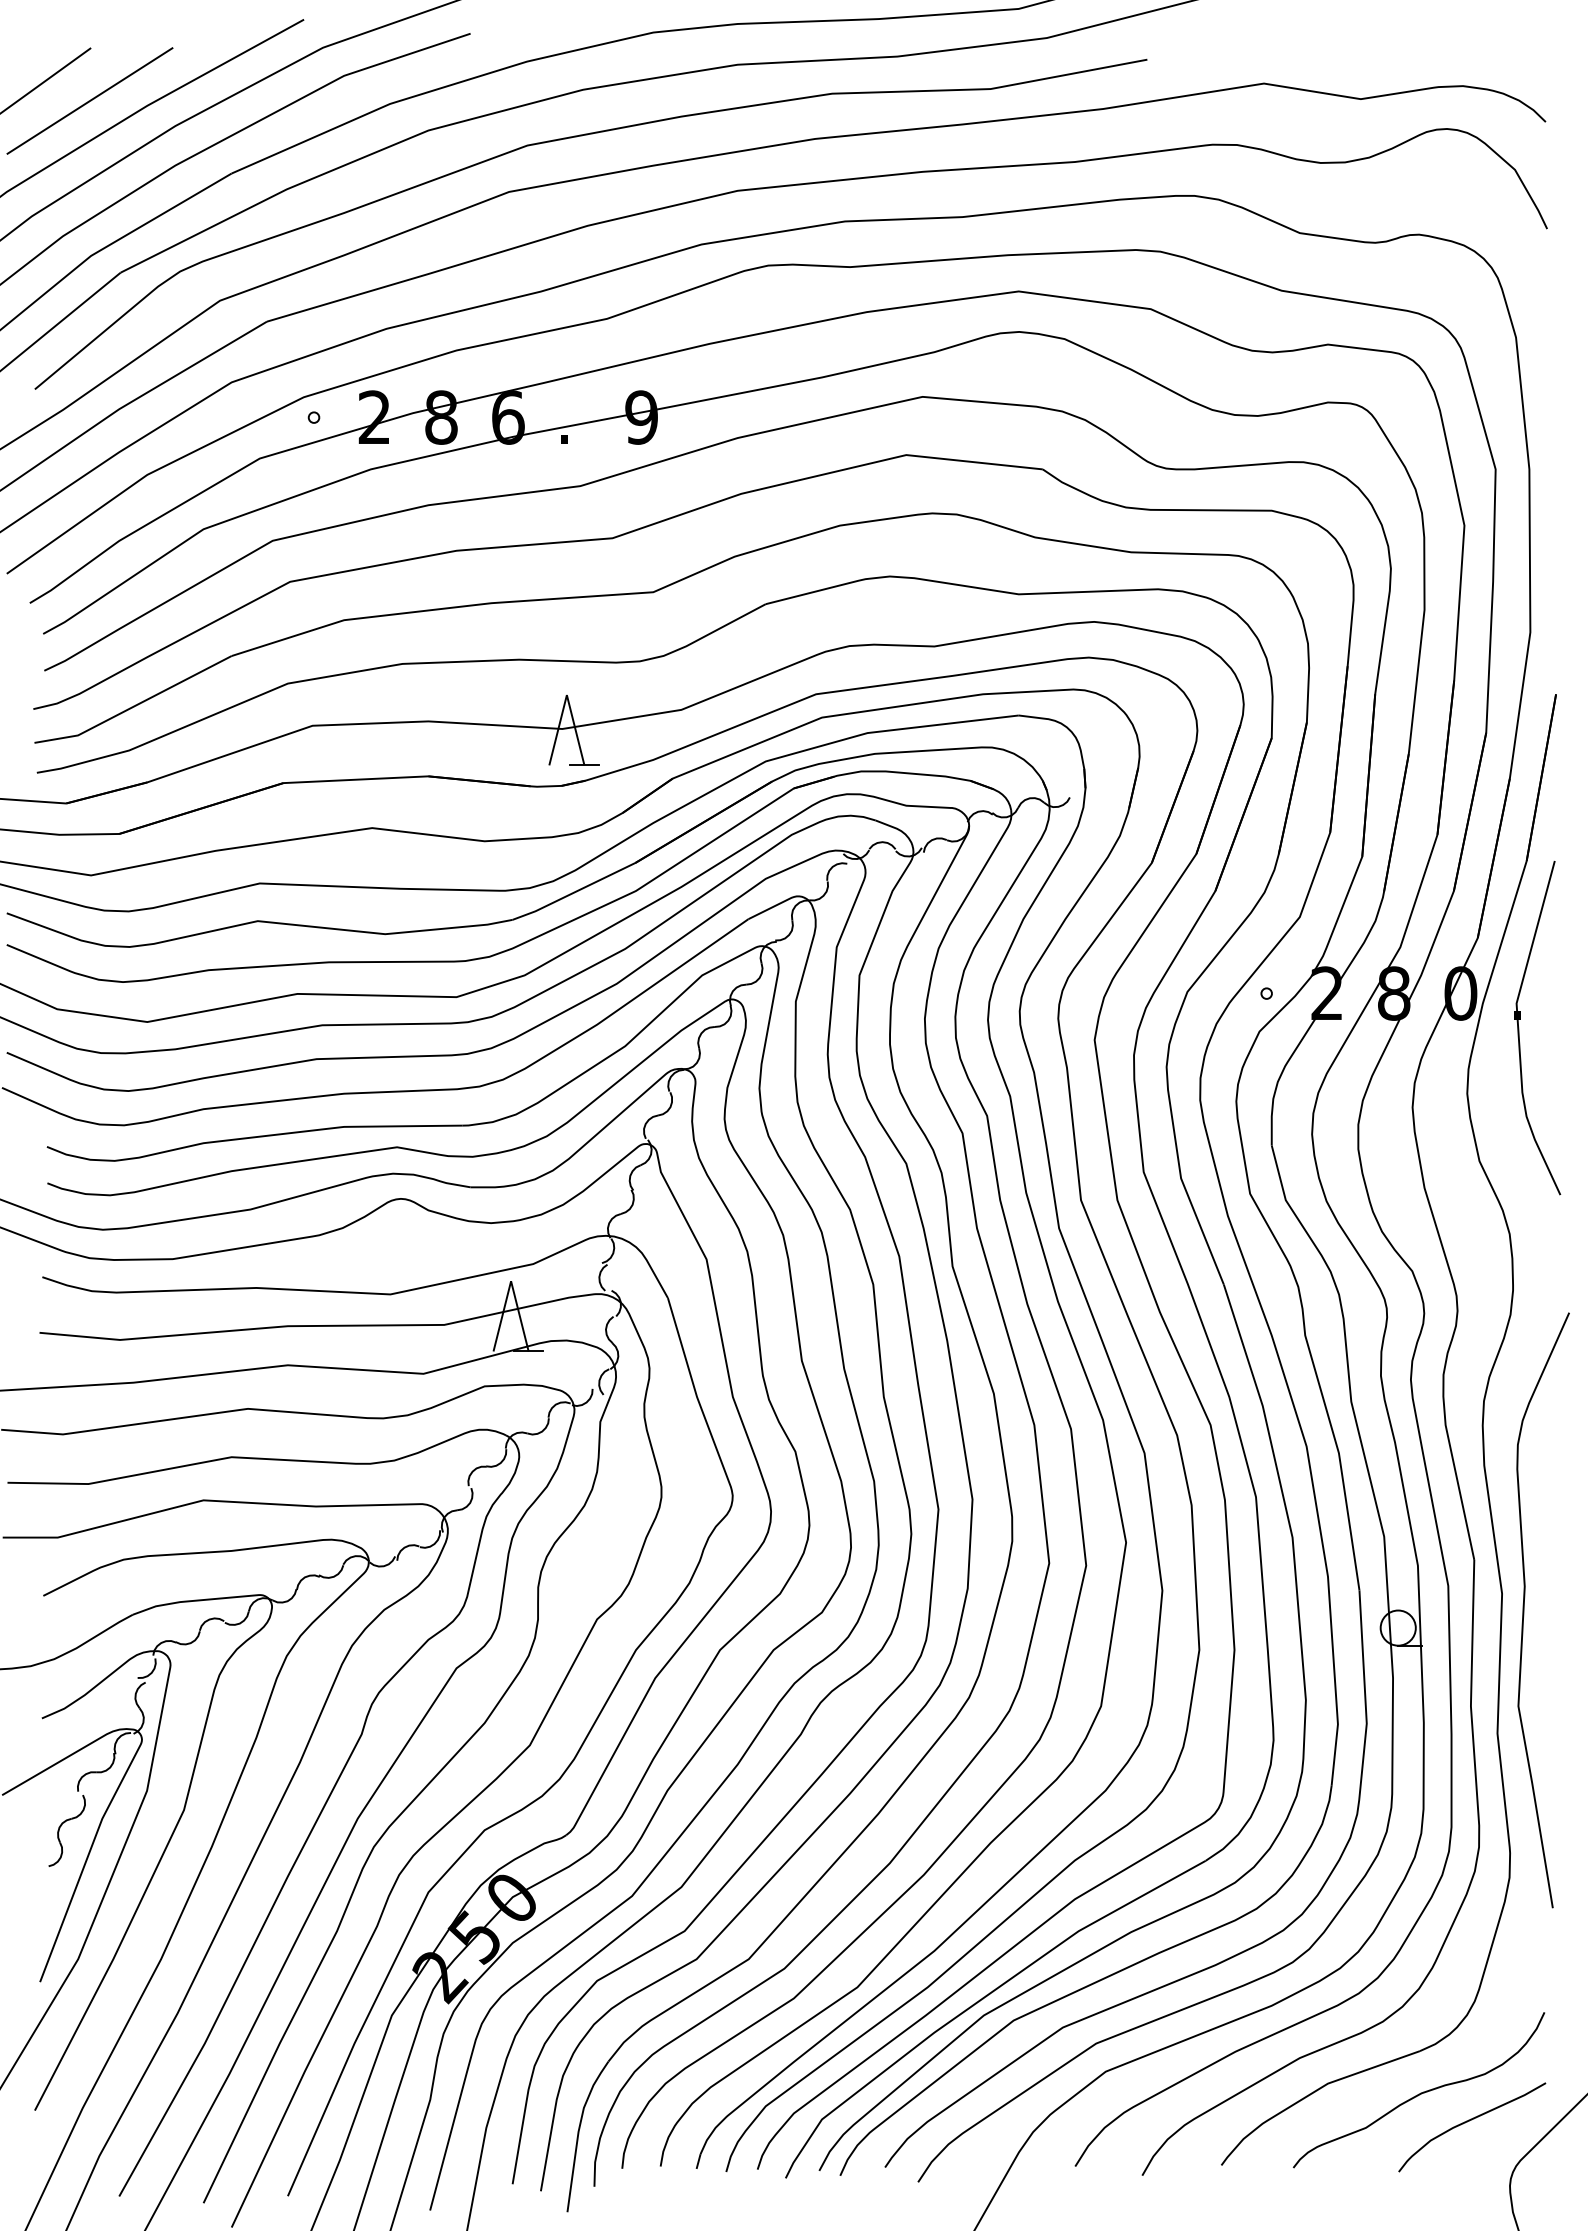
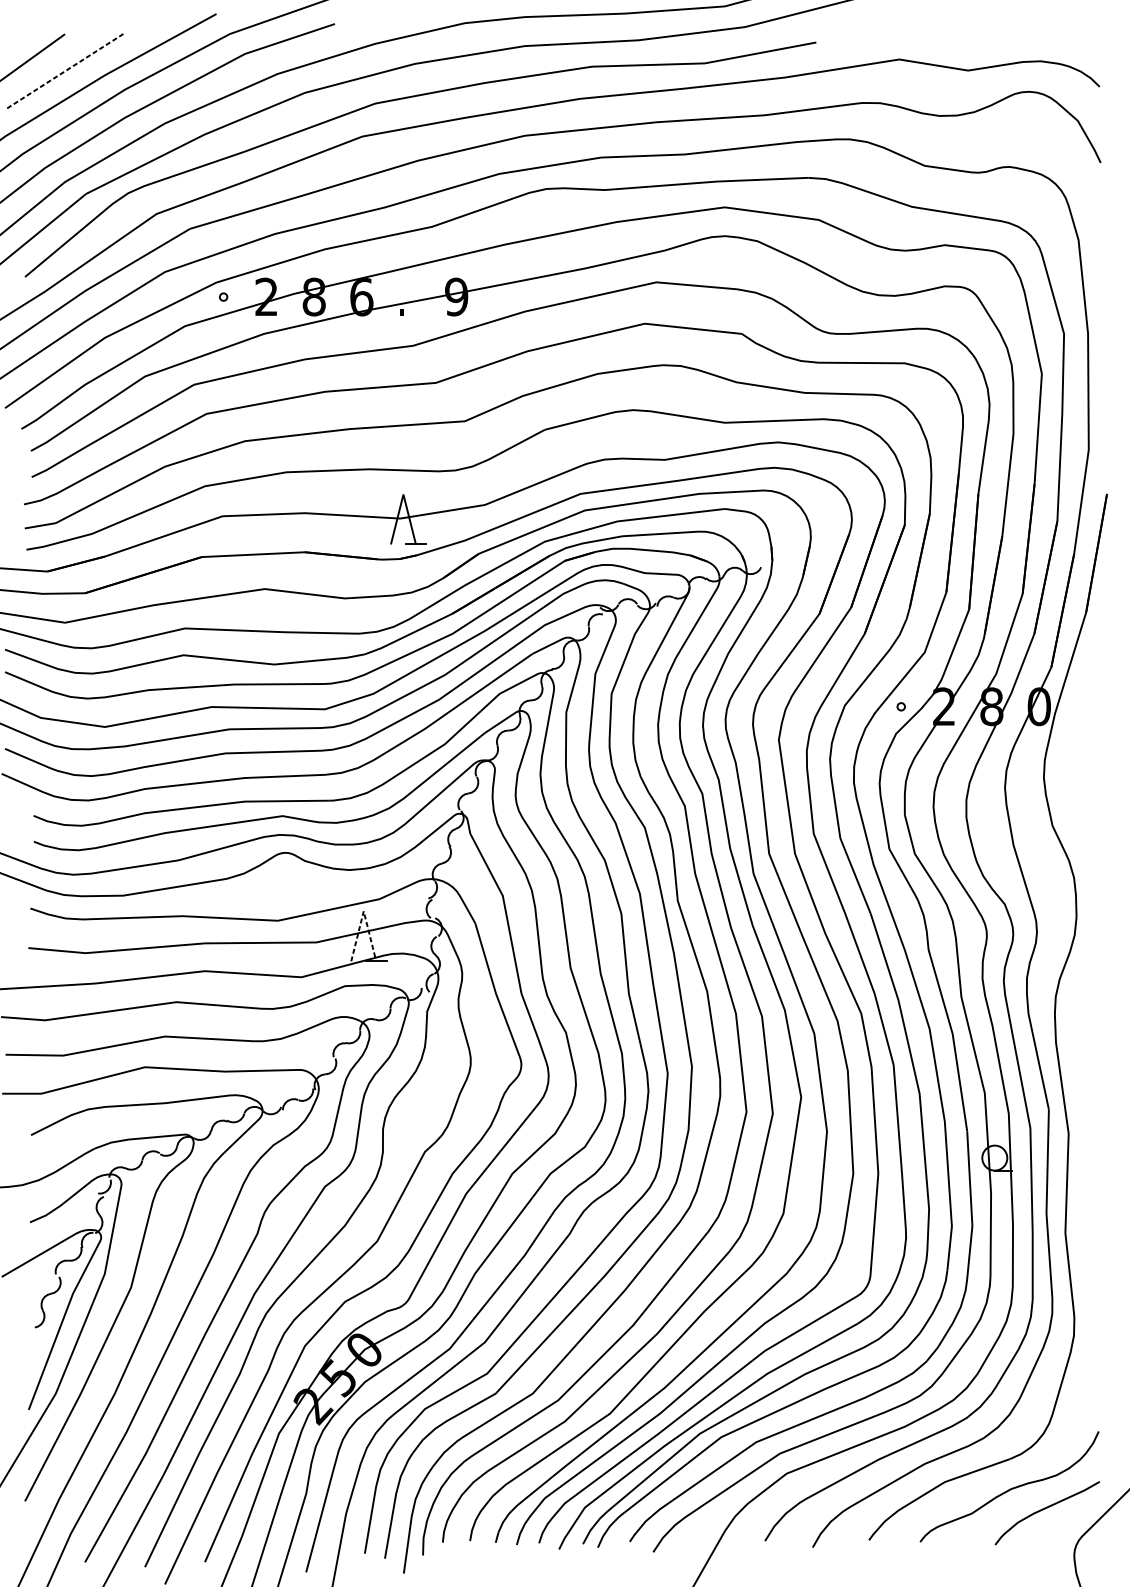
line: (90, 101) -> (64, 72), solid -> dashed
part: (1519, 1027) -> (1081, 730), removed
line: (511, 1281) -> (364, 911), solid -> dashed
curve: (1524, 1610) -> (1084, 1145), removed

